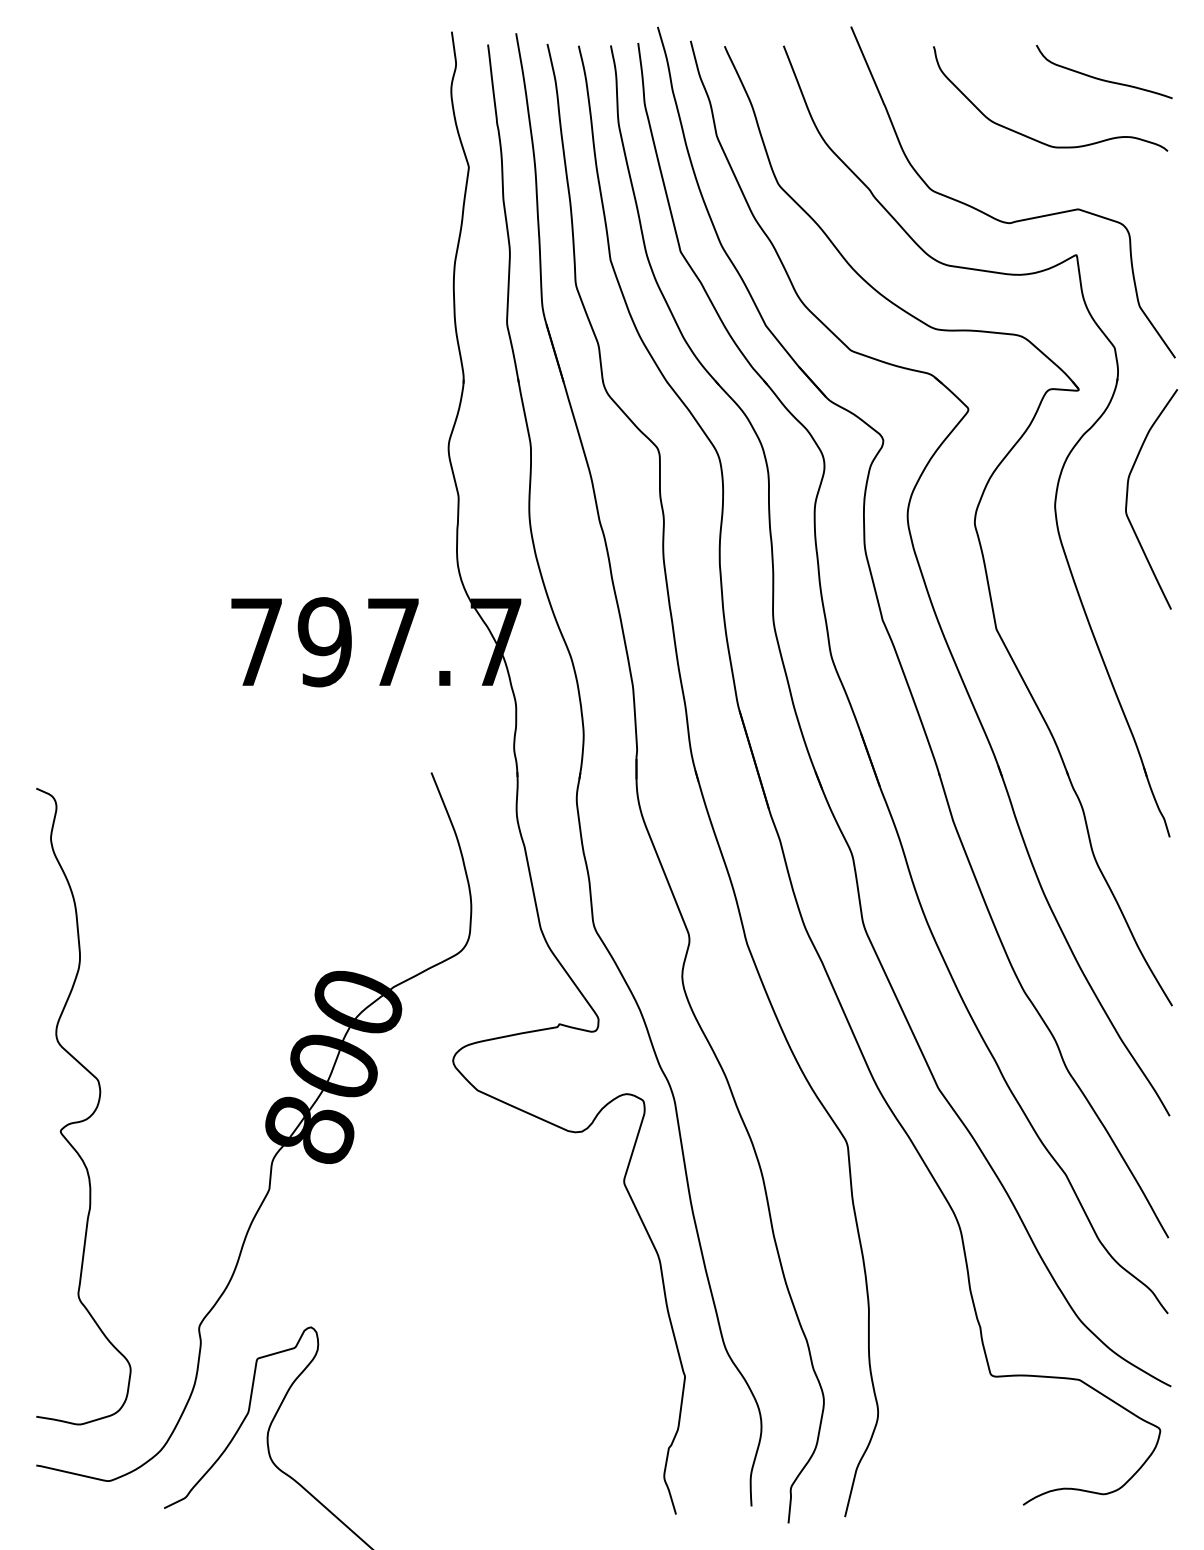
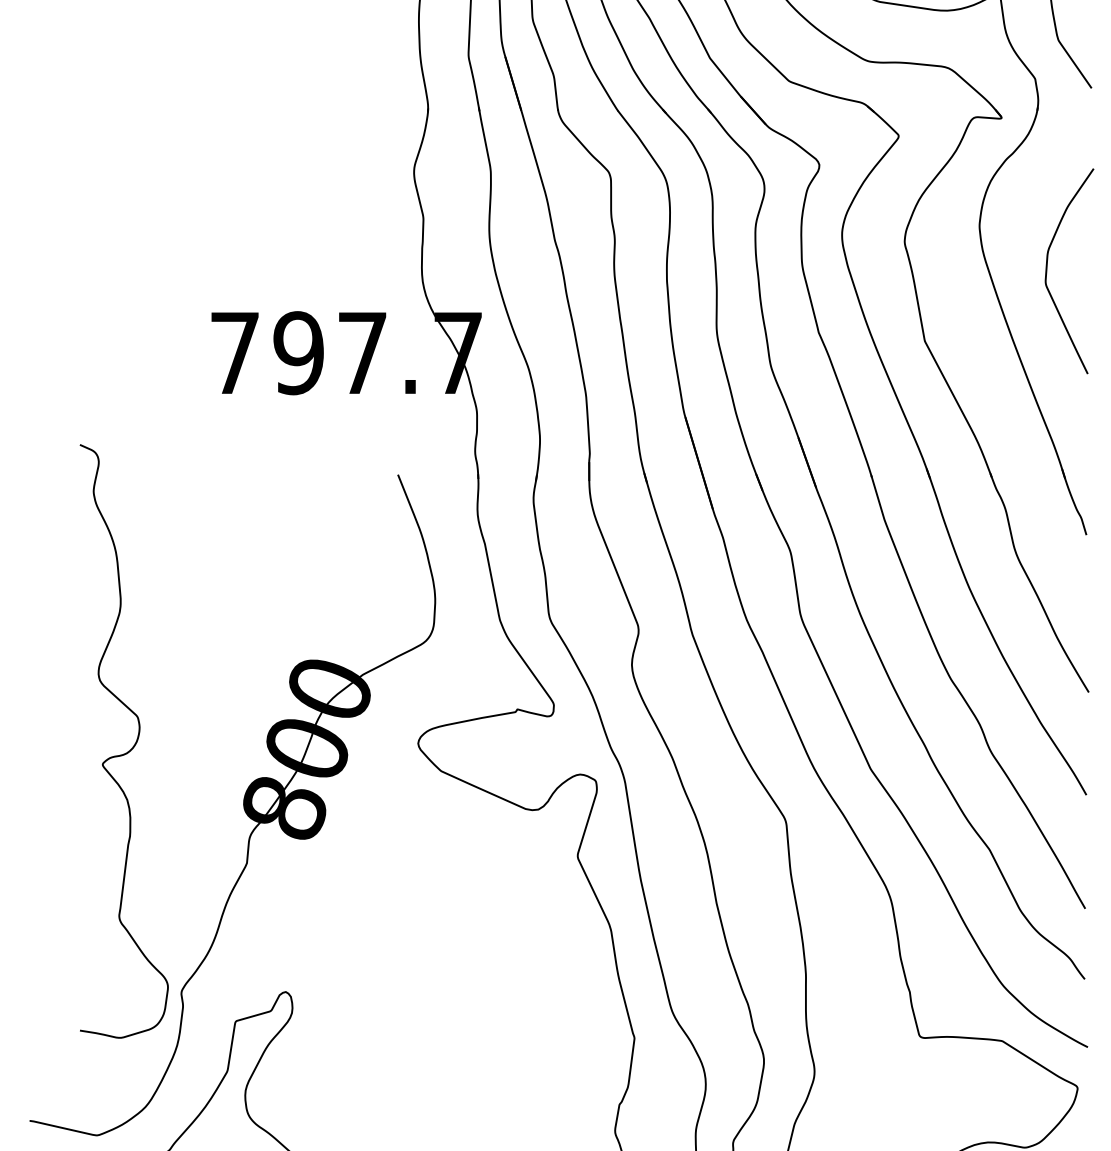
curve: (1127, 499) -> (1047, 271), moved
curve: (91, 1113) -> (131, 747), moved

